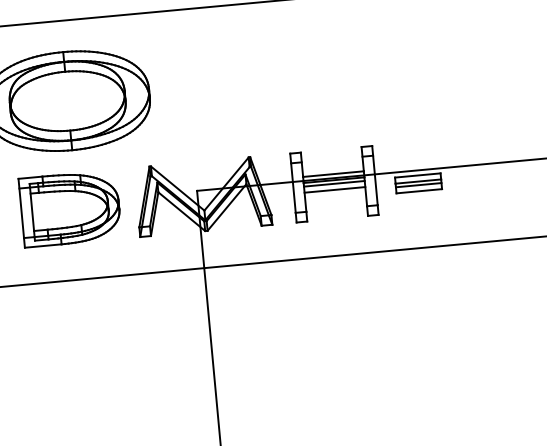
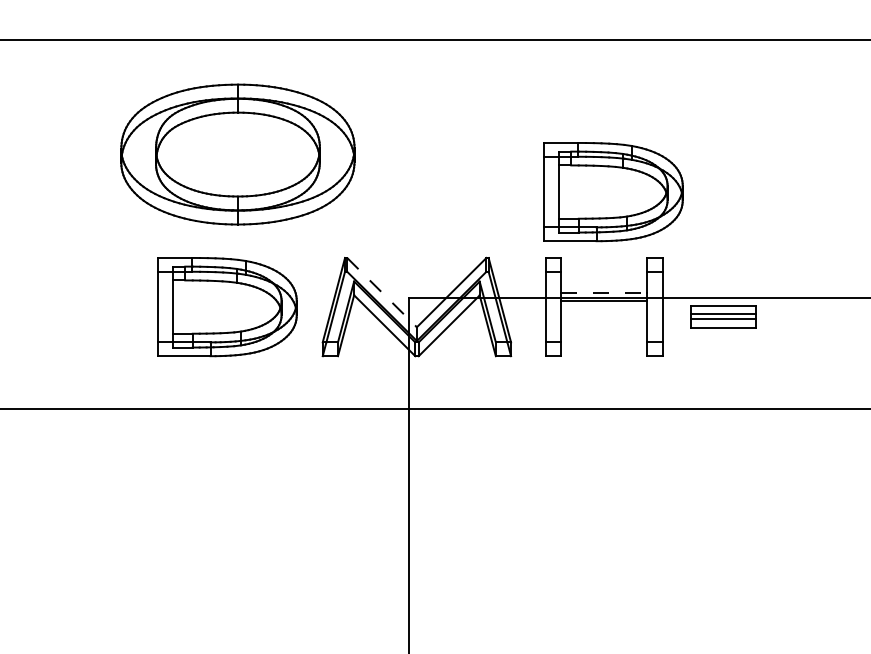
part: (333, 103) -> (613, 192), added
line: (333, 174) -> (604, 292), solid -> dashed
line: (333, 183) -> (603, 306), removed
line: (178, 188) -> (382, 292), solid -> dashed
line: (334, 190) -> (603, 315), removed

